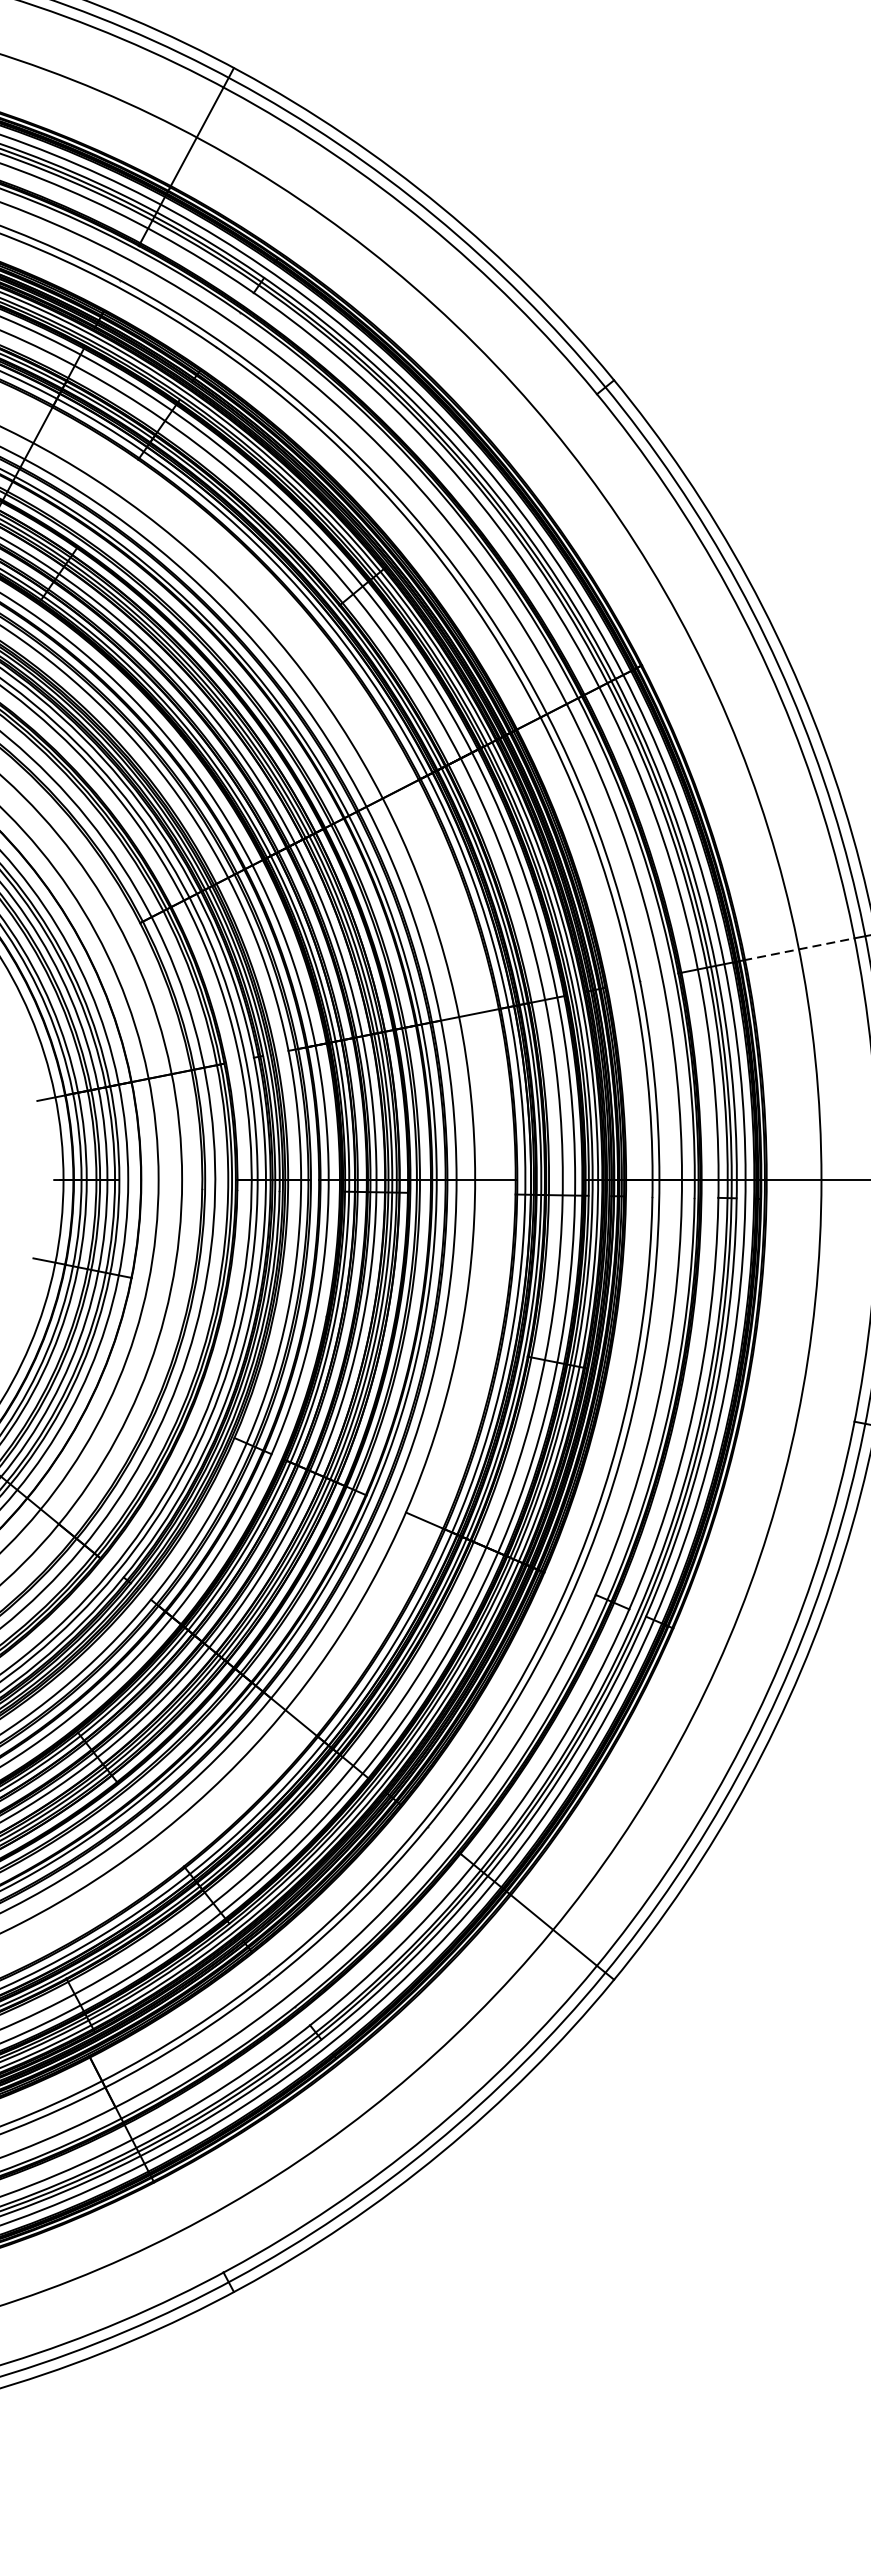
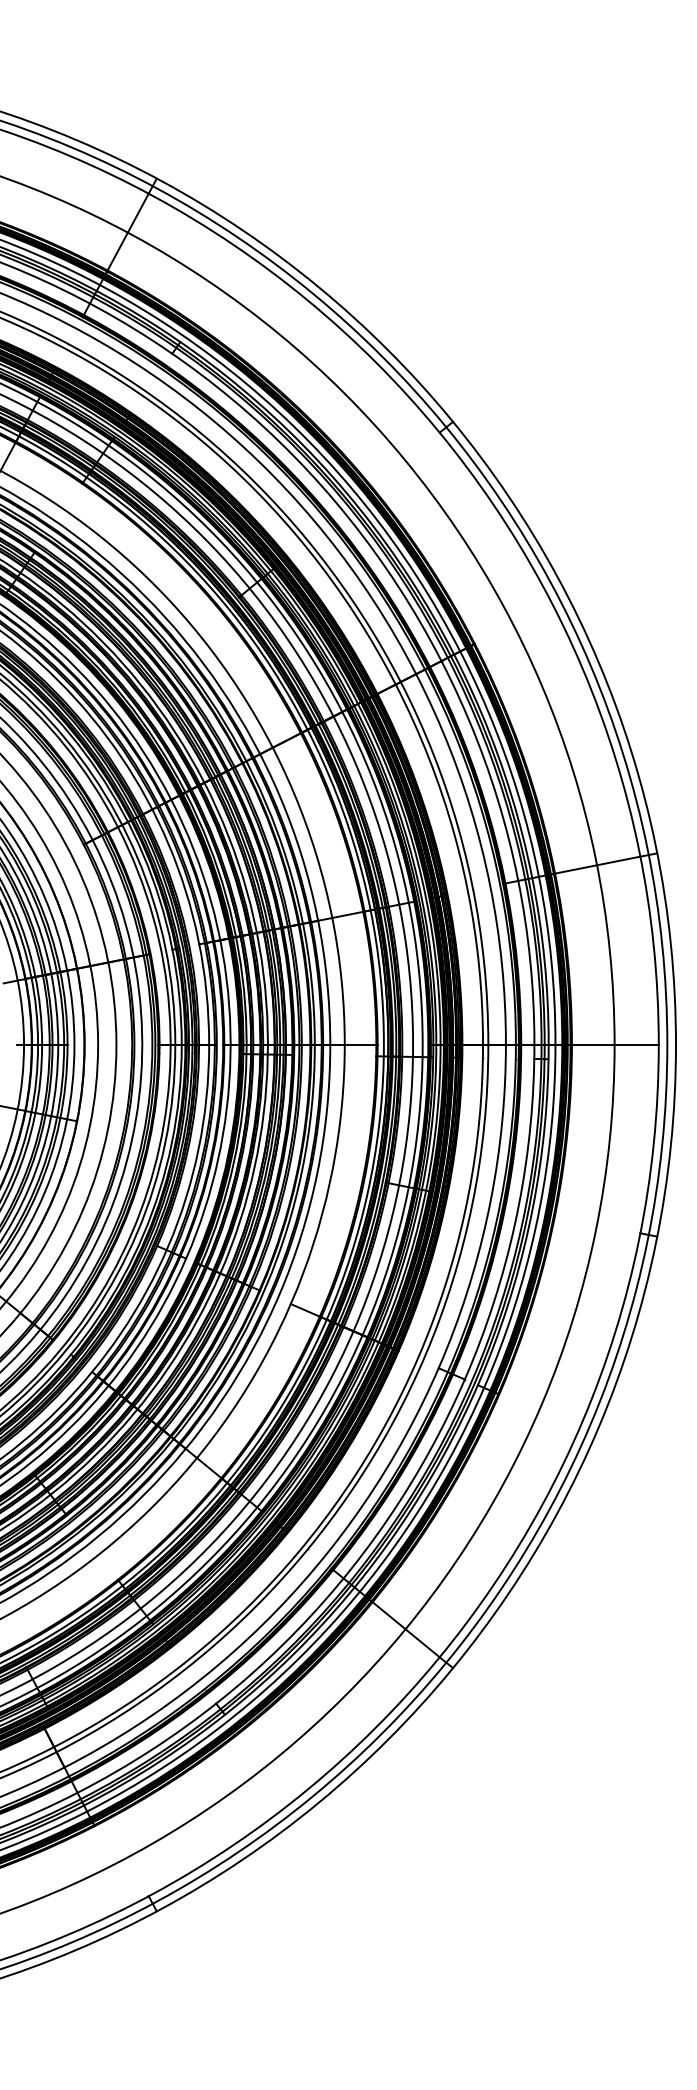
line: (799, 949) -> (597, 865), dashed -> solid

